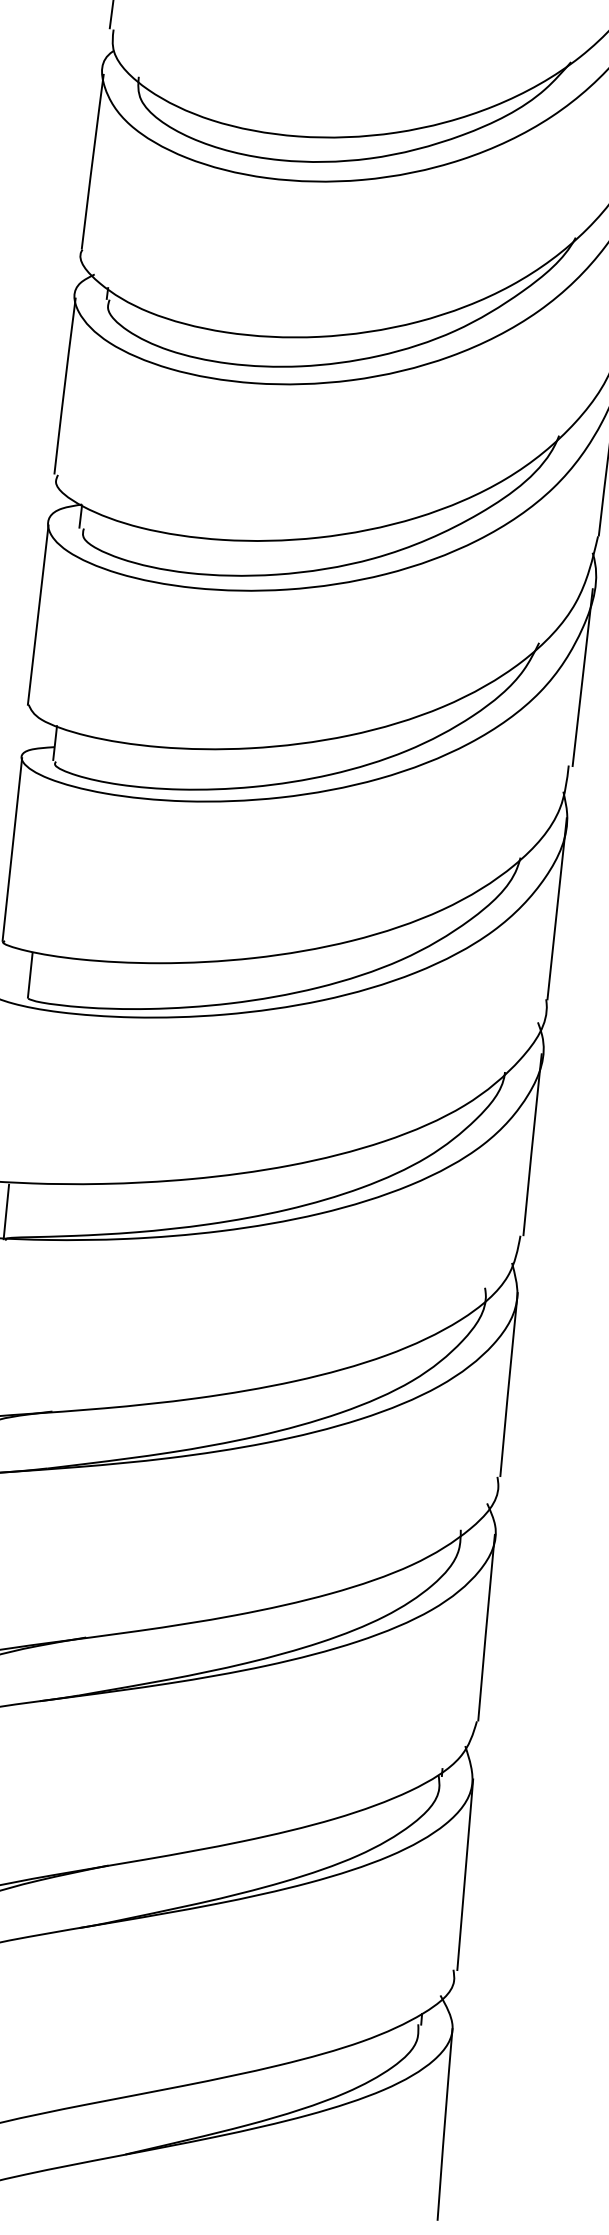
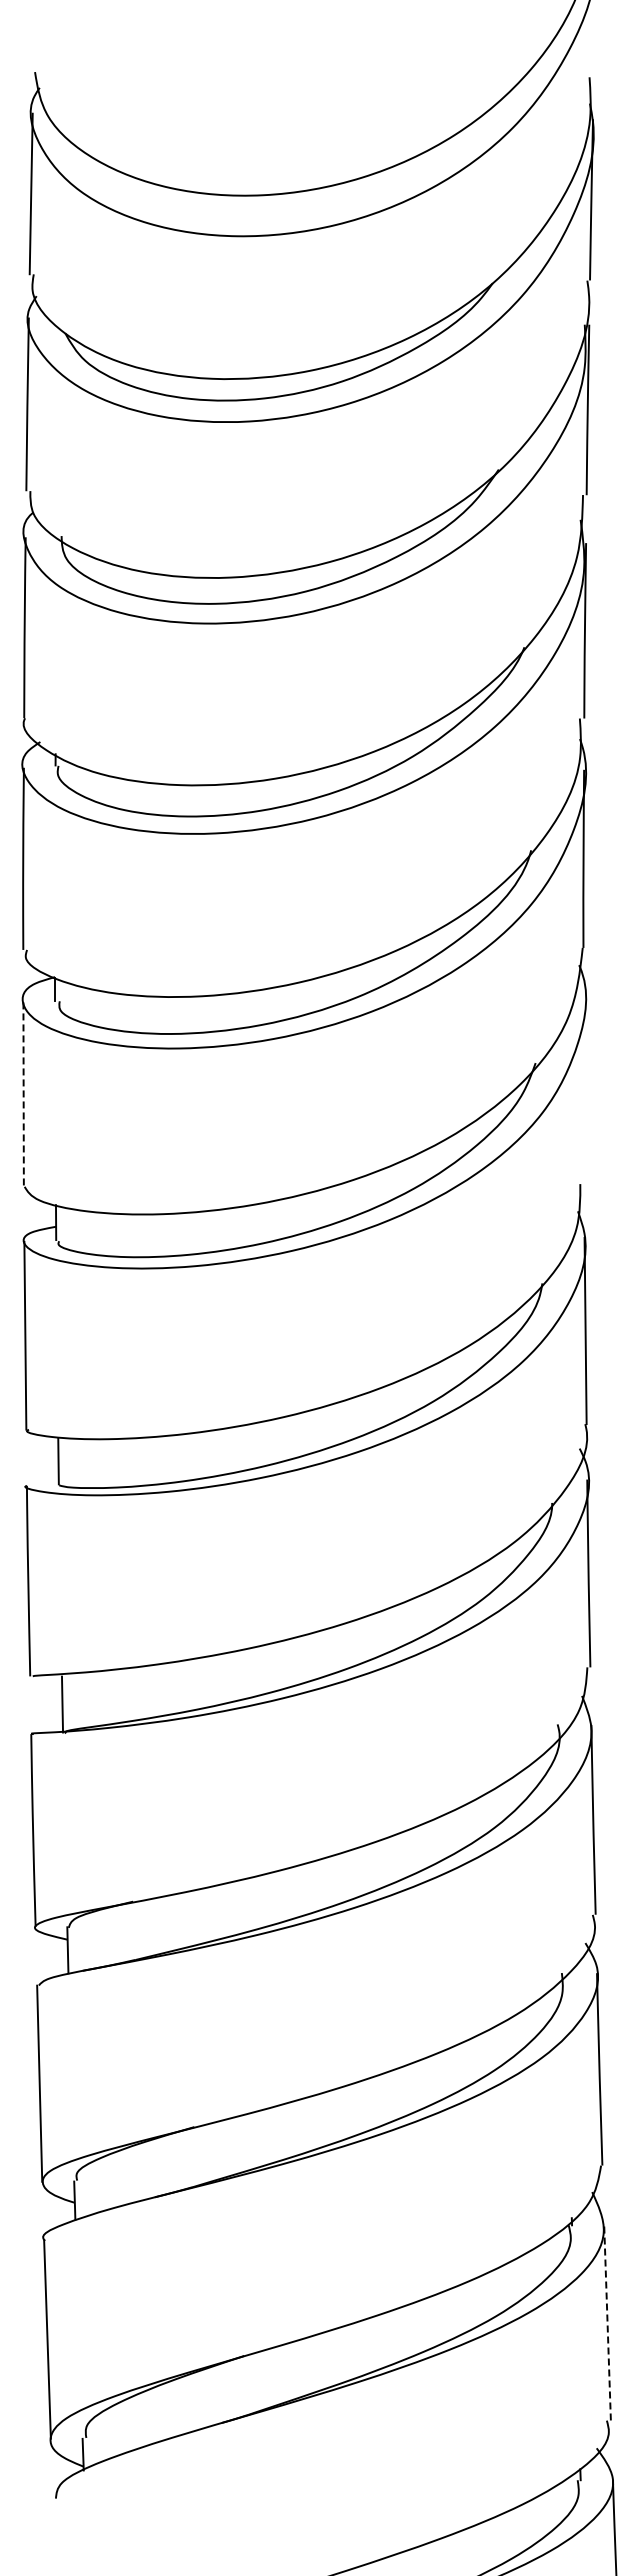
line: (37, 615) -> (23, 1095), solid -> dashed
line: (582, 677) -> (583, 1093), removed
line: (465, 1874) -> (607, 2322), solid -> dashed

